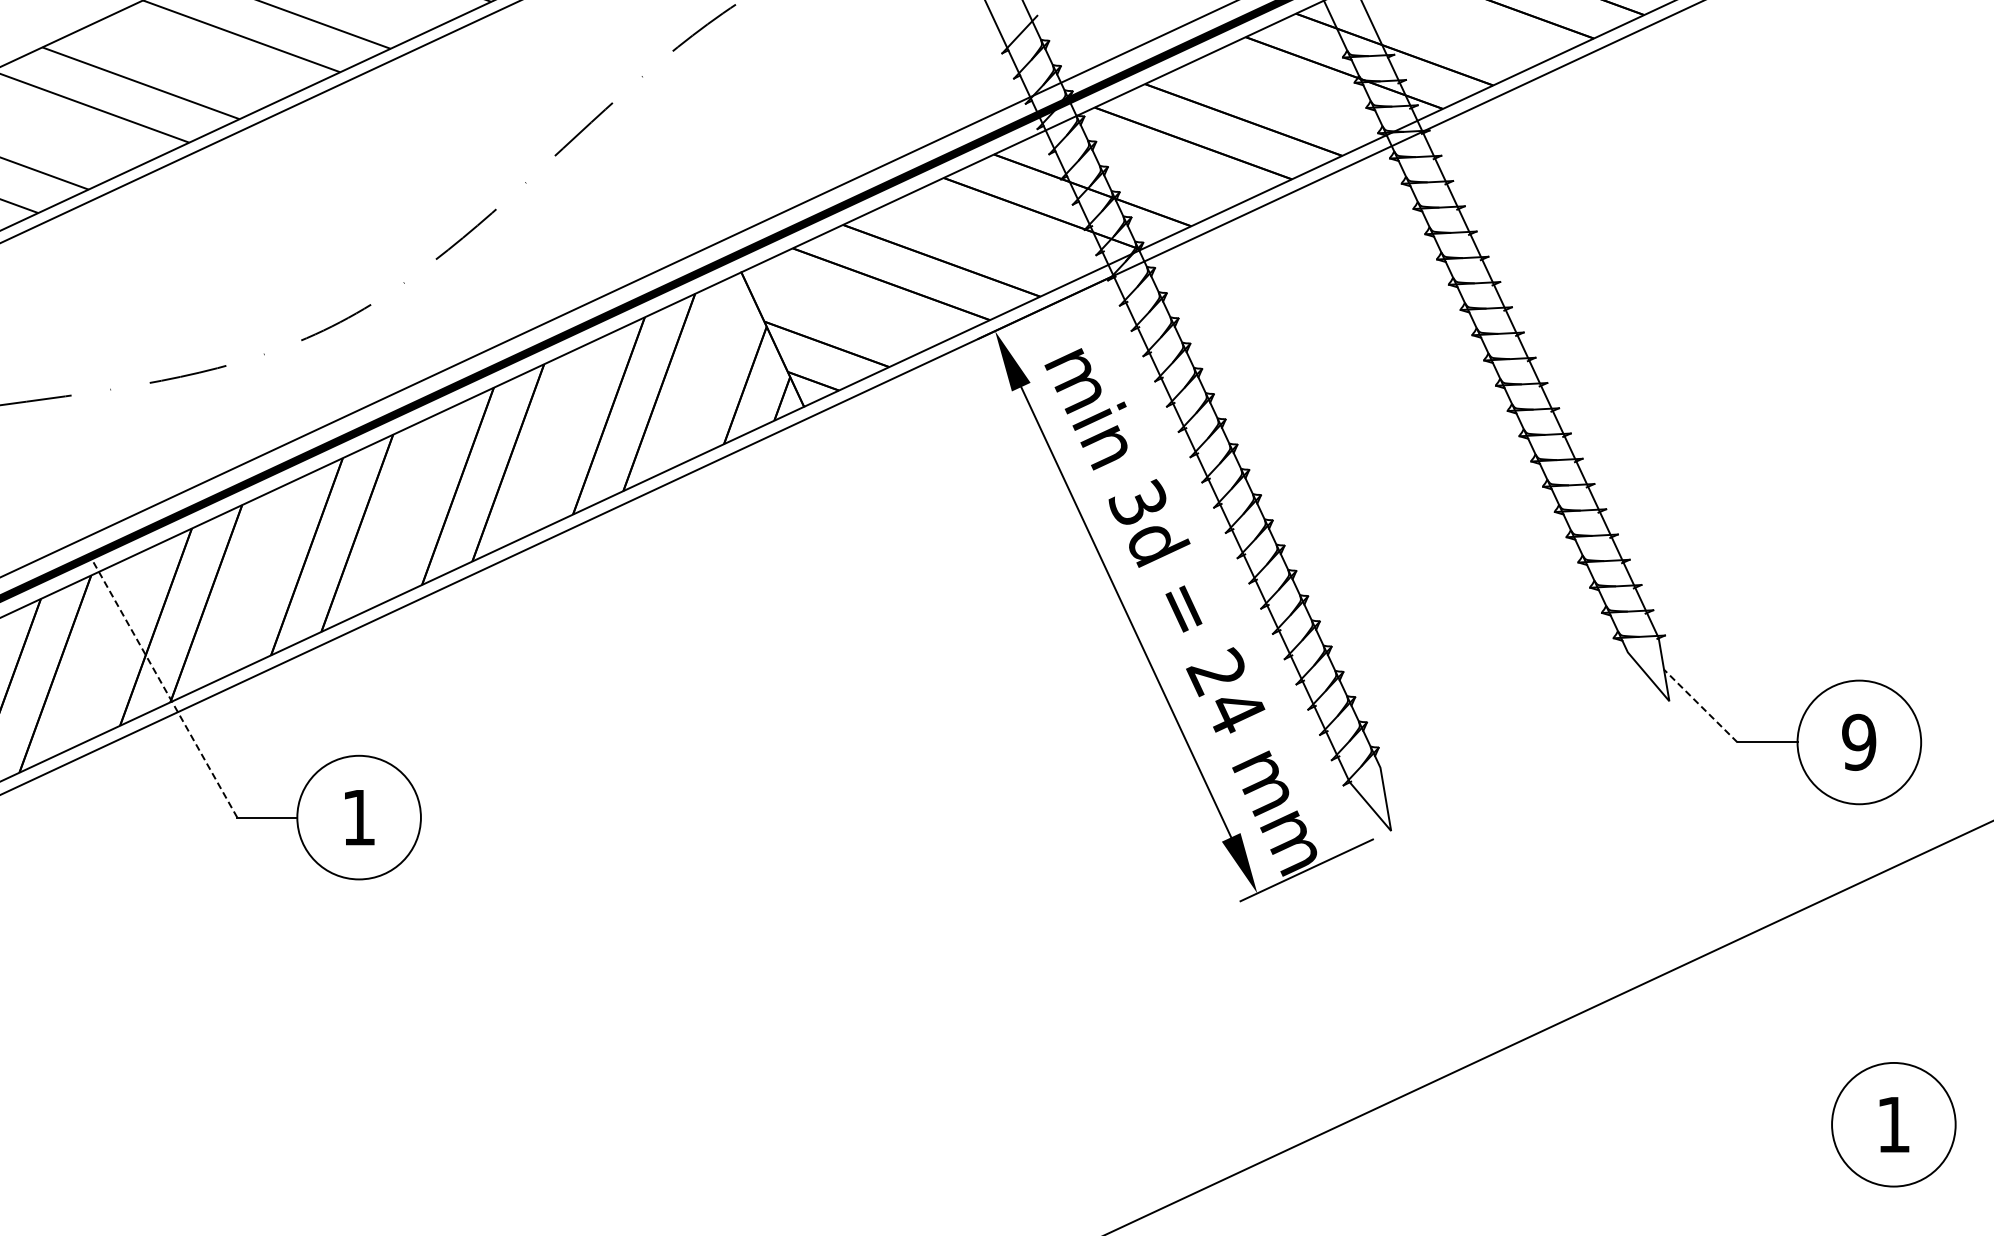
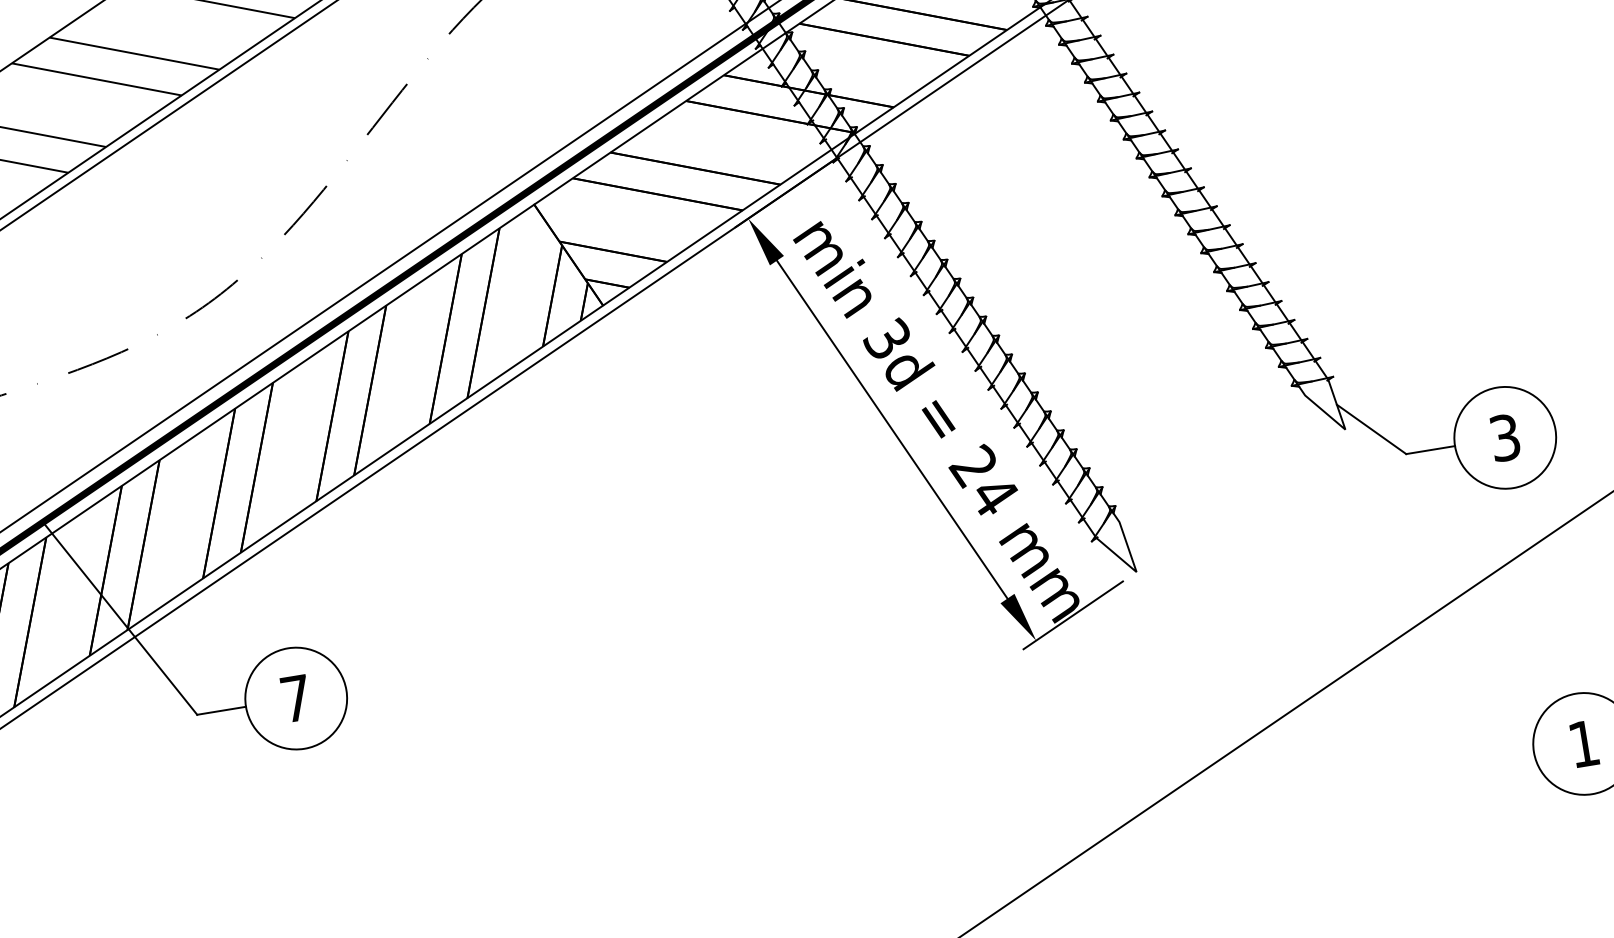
line: (163, 687) -> (119, 618), dashed -> solid
line: (1700, 706) -> (1371, 429), dashed -> solid
text: (1859, 742) -> (1505, 437), 9 -> 3
text: (358, 817) -> (295, 698), 1 -> 7

